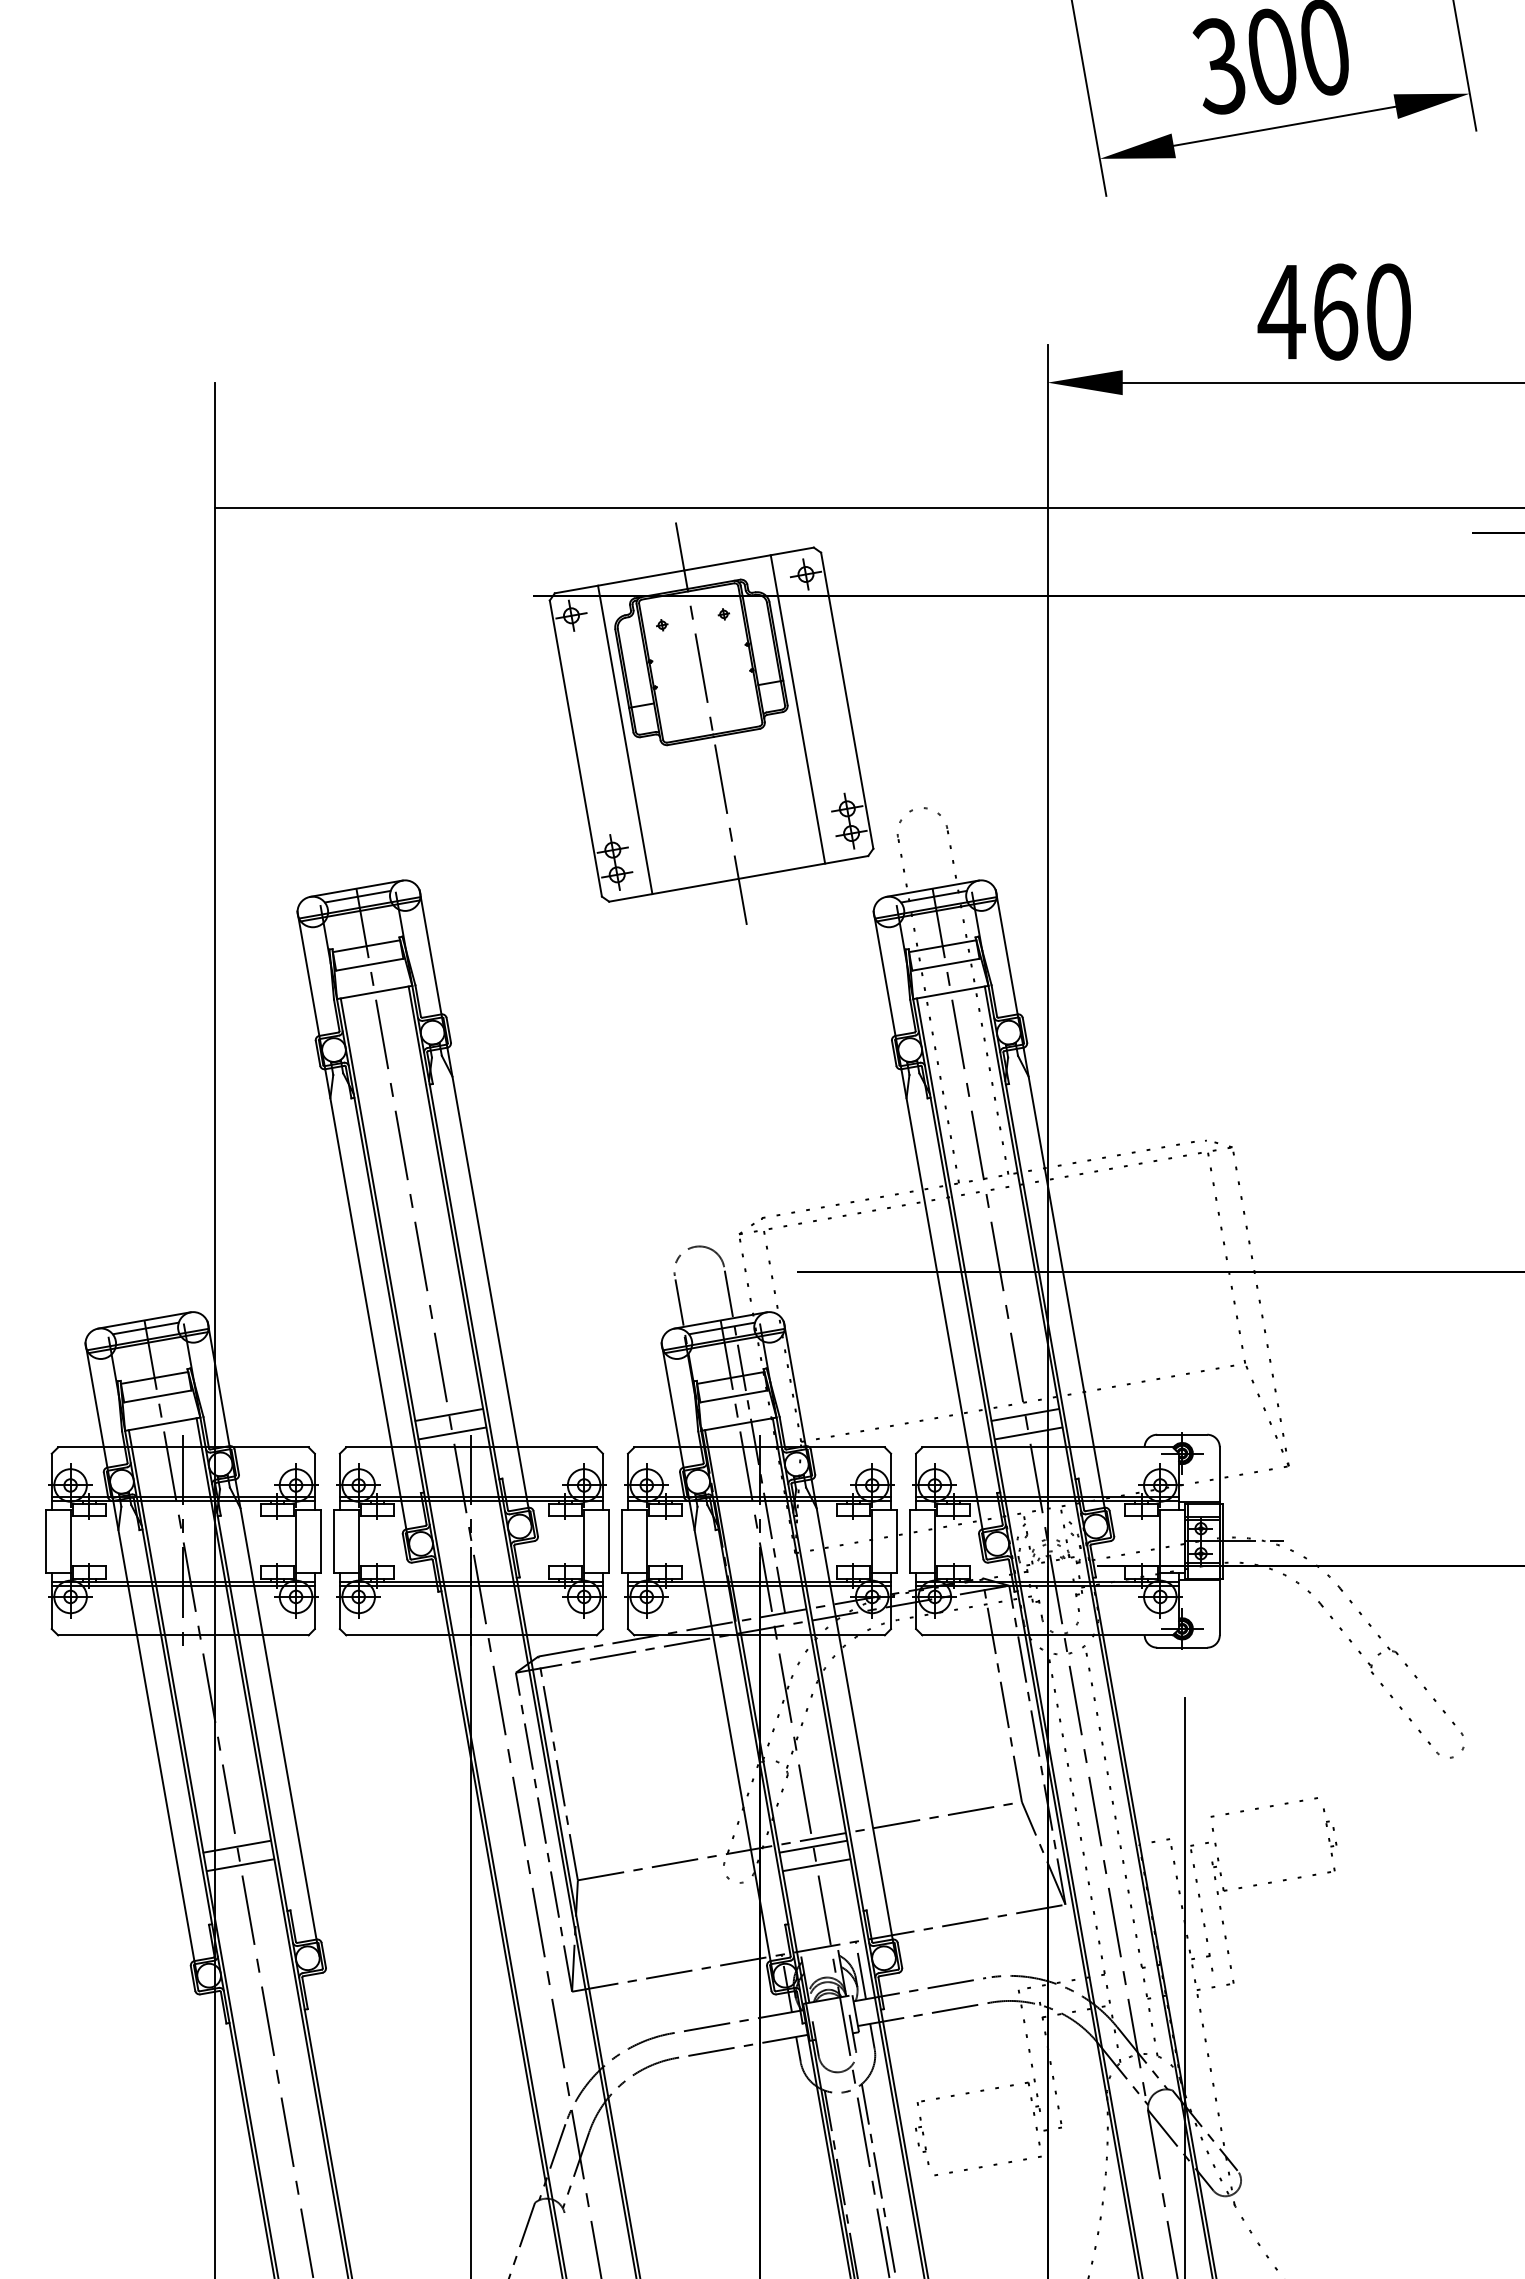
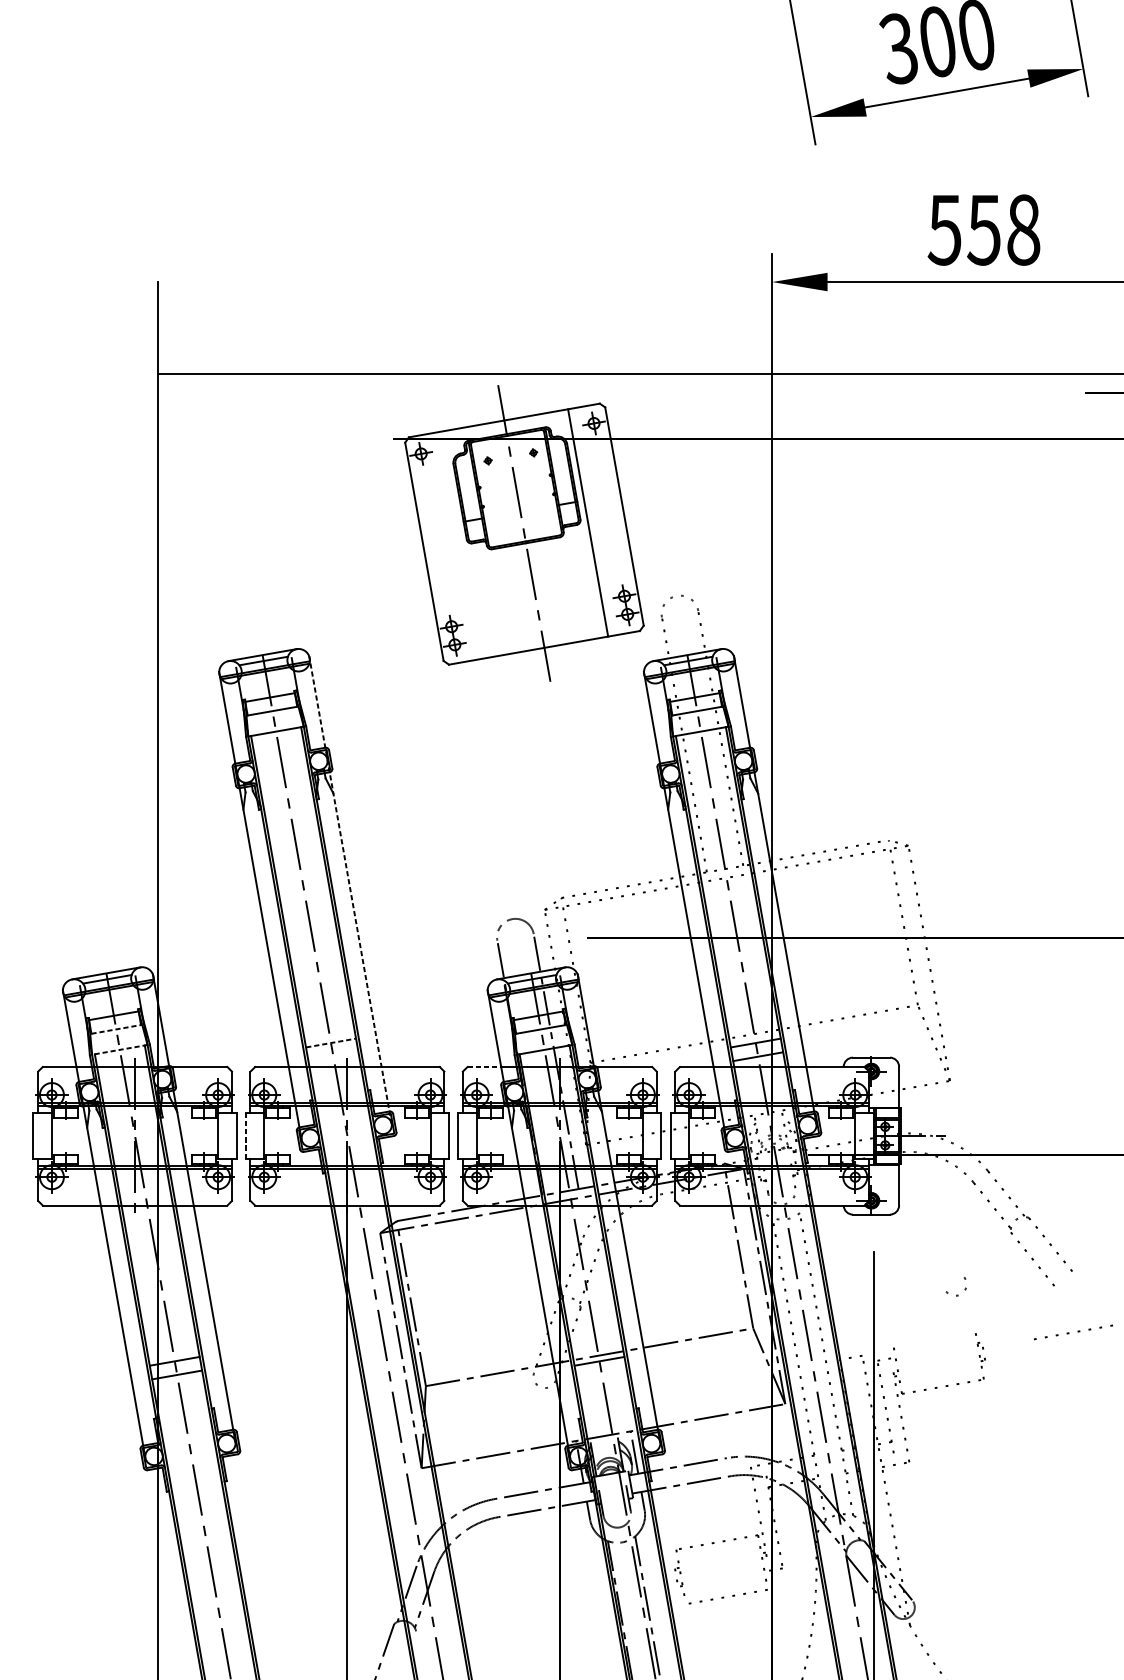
text: (1334, 311) -> (983, 229), 460 -> 558
line: (625, 739) -> (461, 545), removed
line: (475, 1206) -> (350, 889), solid -> dashed
line: (158, 1396) -> (116, 1029), solid -> dashed
line: (449, 1414) -> (331, 1042), solid -> dashed
line: (162, 1424) -> (119, 1050), solid -> dashed
line: (452, 1433) -> (333, 1056), removed
line: (657, 1447) -> (484, 1067), solid -> dashed
line: (333, 1541) -> (245, 1136), solid -> dashed
arc: (1450, 1756) -> (956, 1294), moved
line: (1258, 1807) -> (1069, 1332), moved
line: (816, 1865) -> (601, 1375), removed

